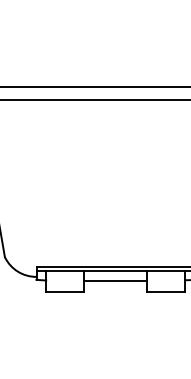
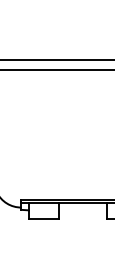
line: (115, 281) -> (82, 211), removed

